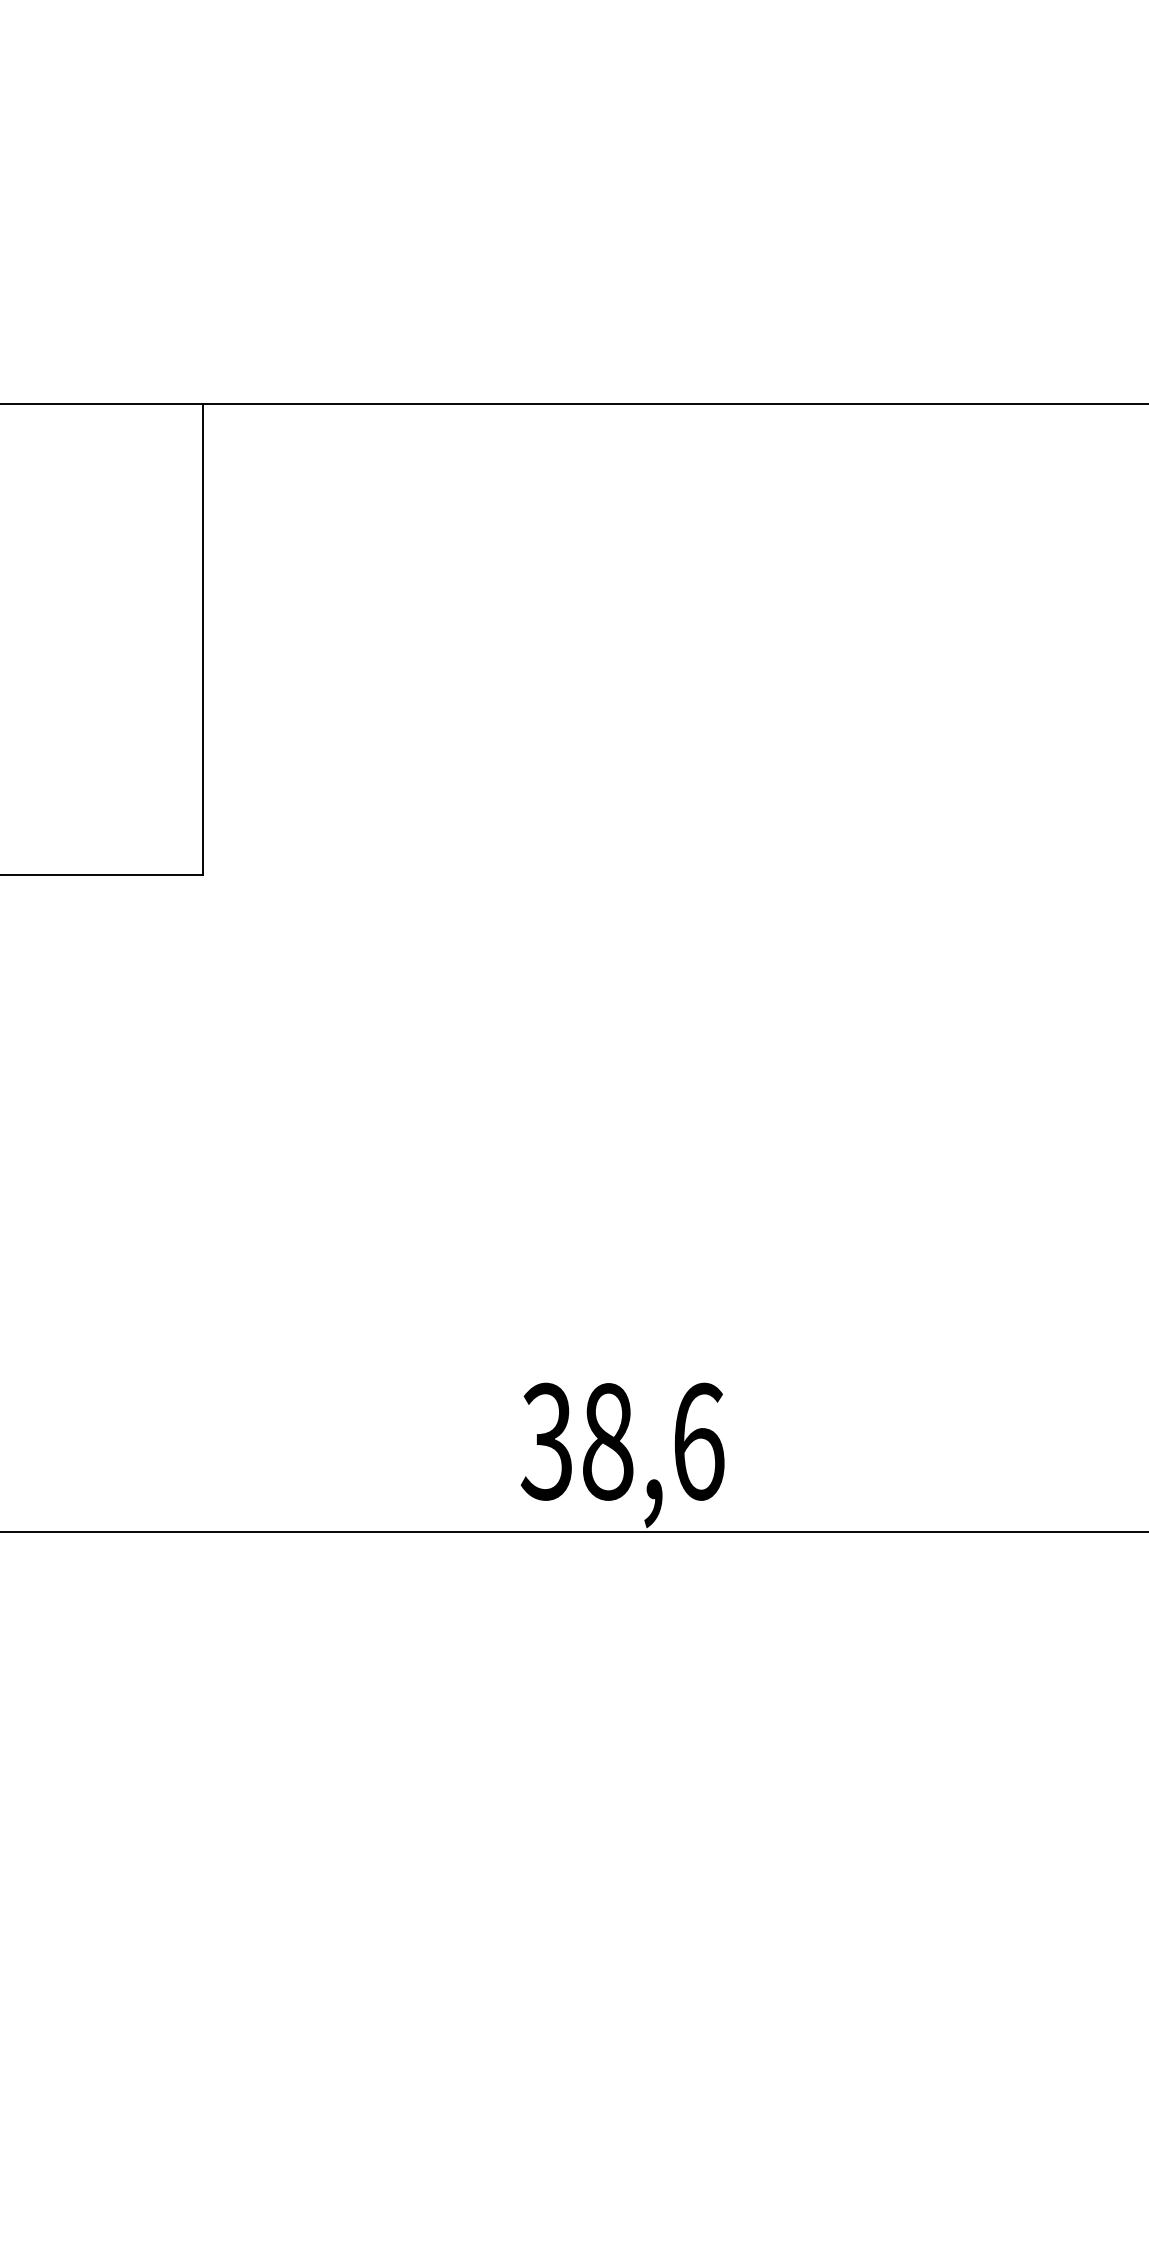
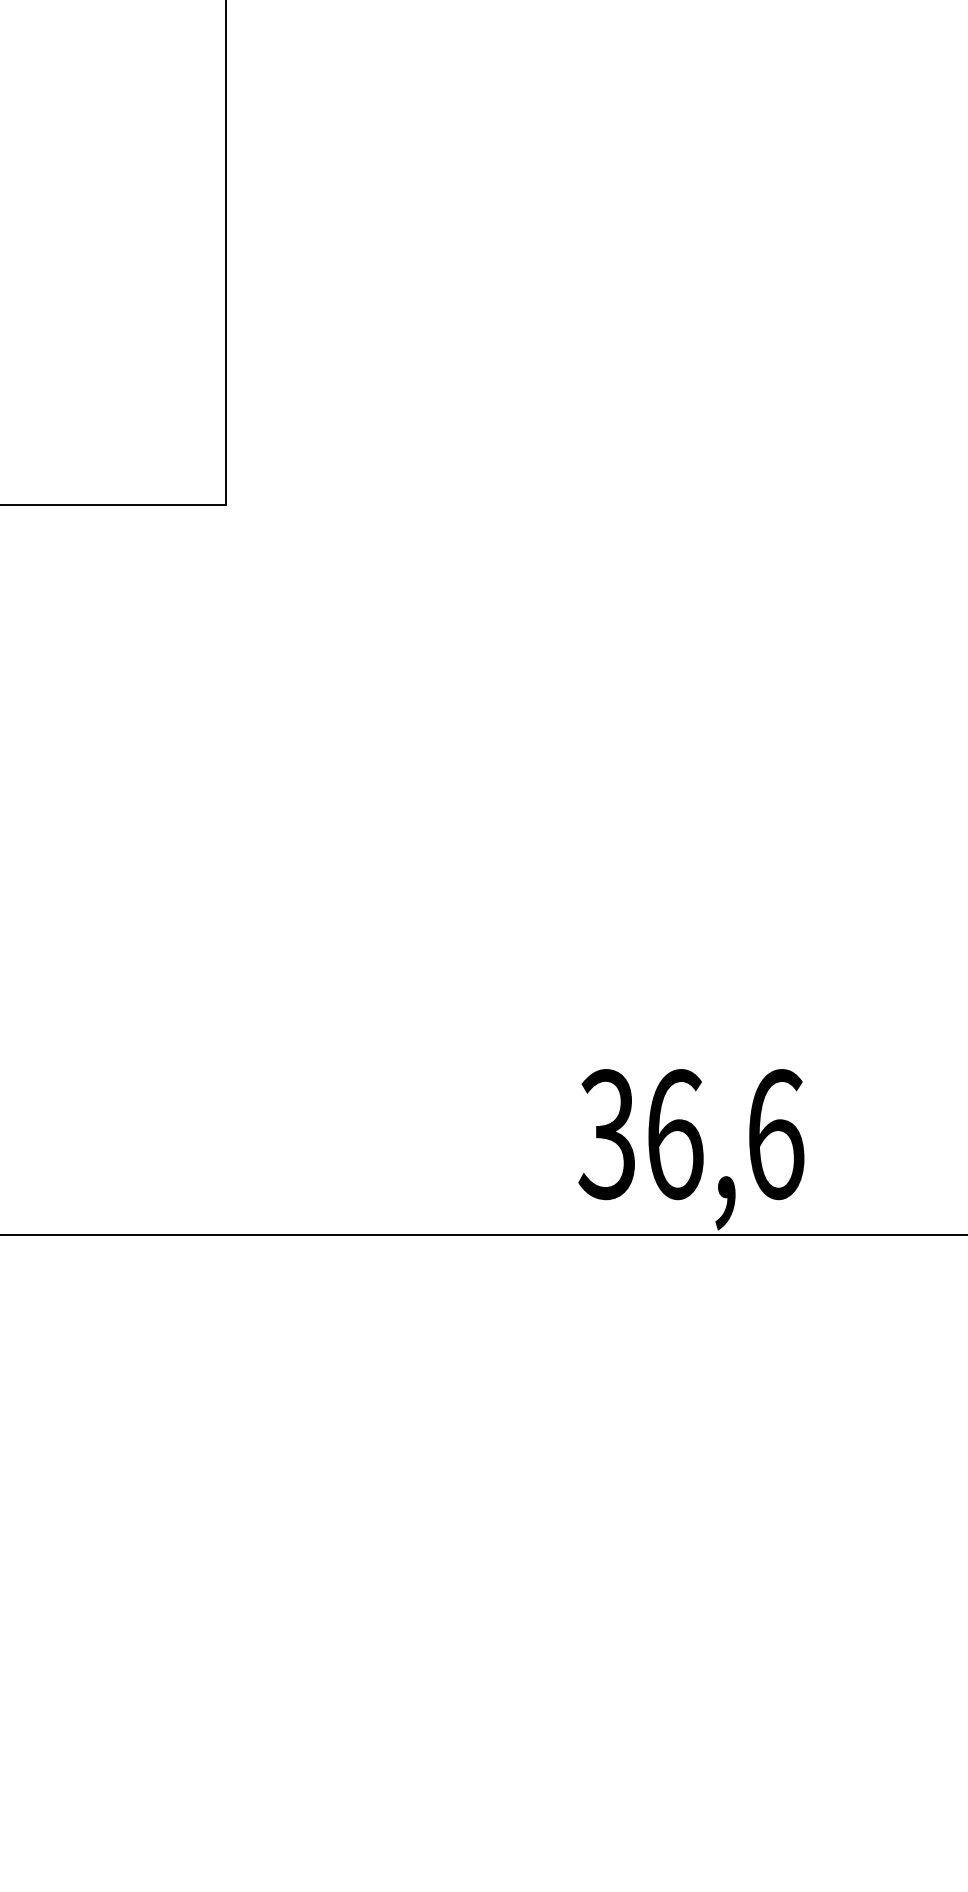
text: (608, 1441) -> (675, 1134), 38,6 -> 36,6

